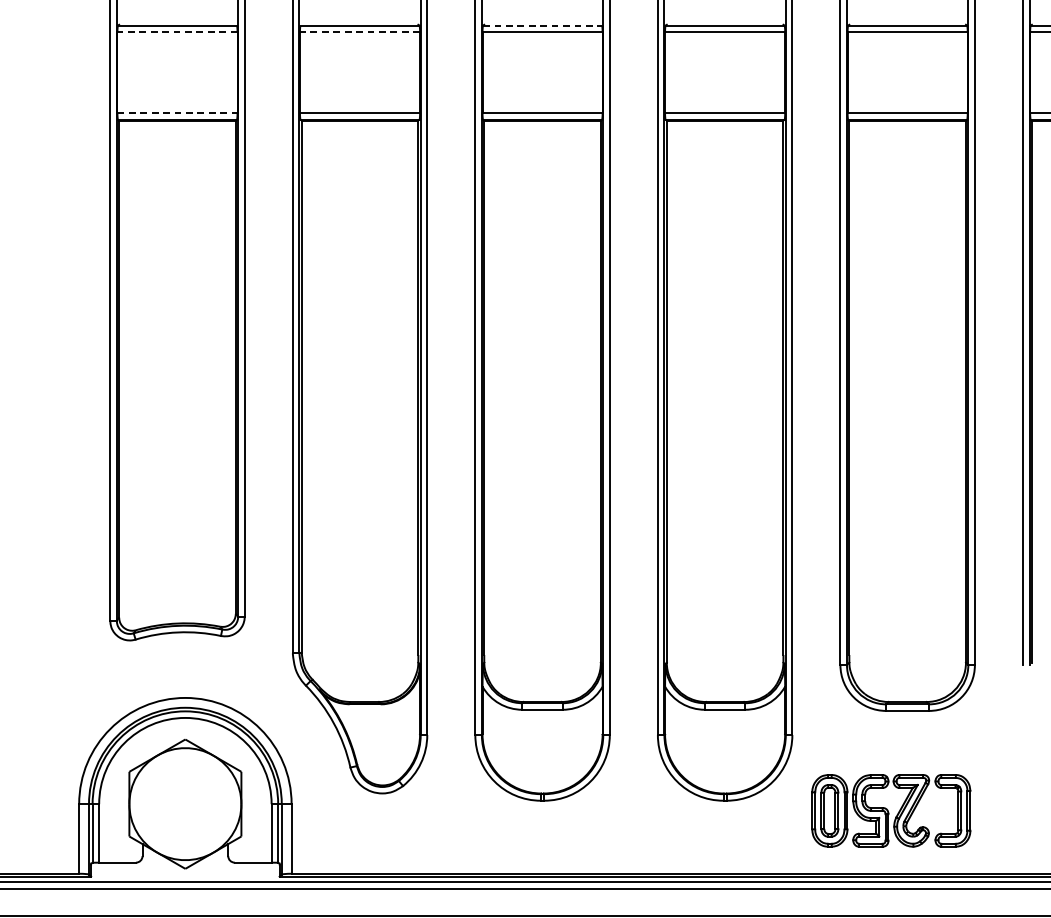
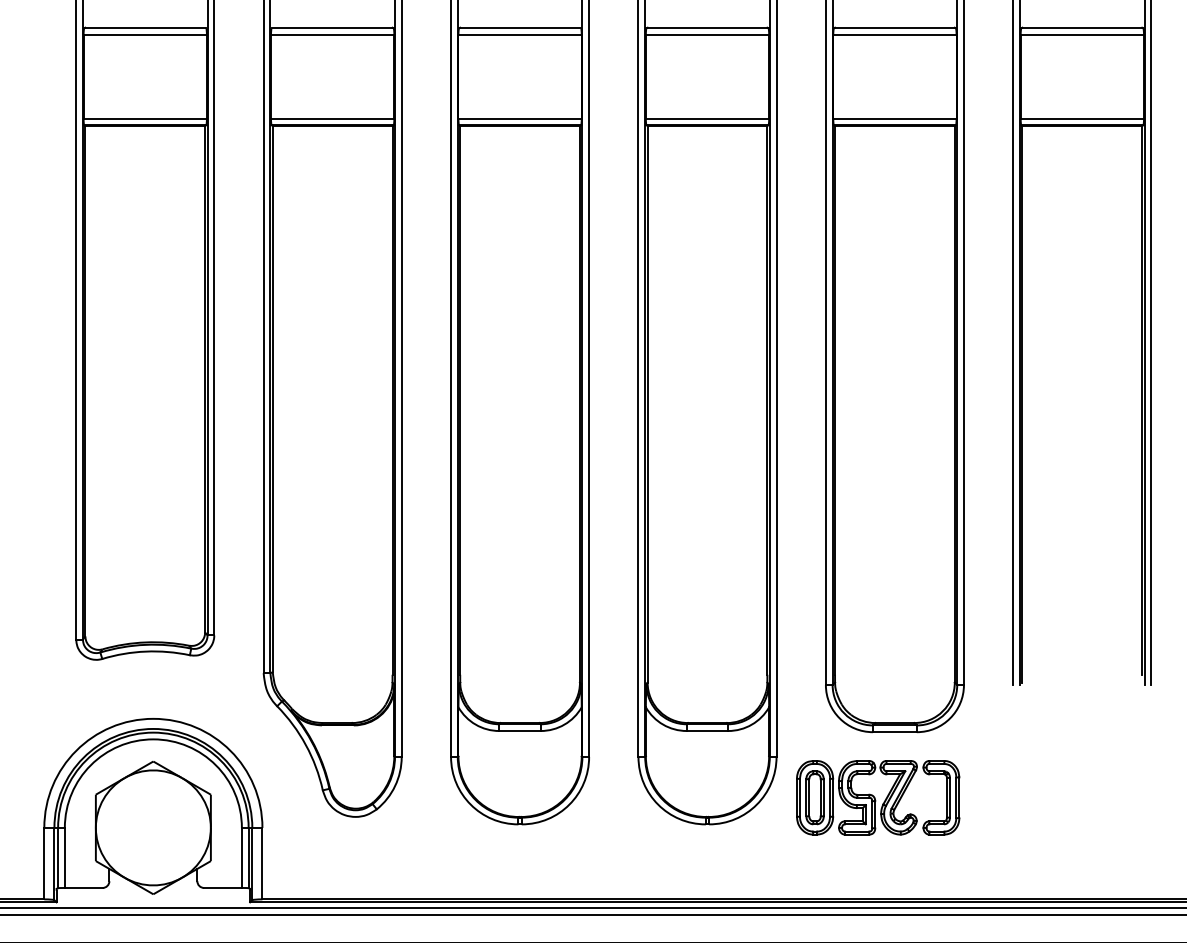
line: (542, 25) -> (520, 28), dashed -> solid
line: (177, 32) -> (145, 35), dashed -> solid
line: (359, 32) -> (332, 35), dashed -> solid
line: (177, 113) -> (145, 118), dashed -> solid
part: (891, 810) -> (878, 797), moved

